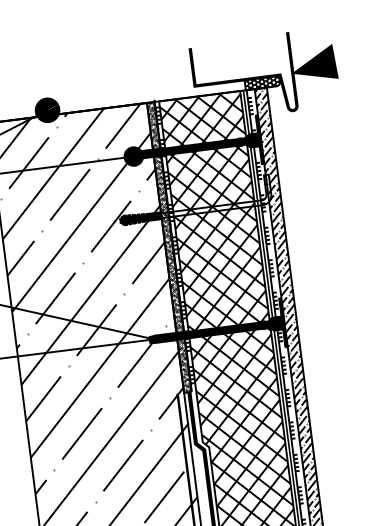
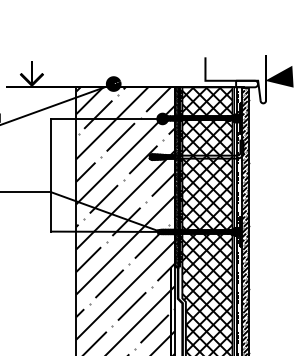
hatch: (261, 81) -> (246, 83), removed

